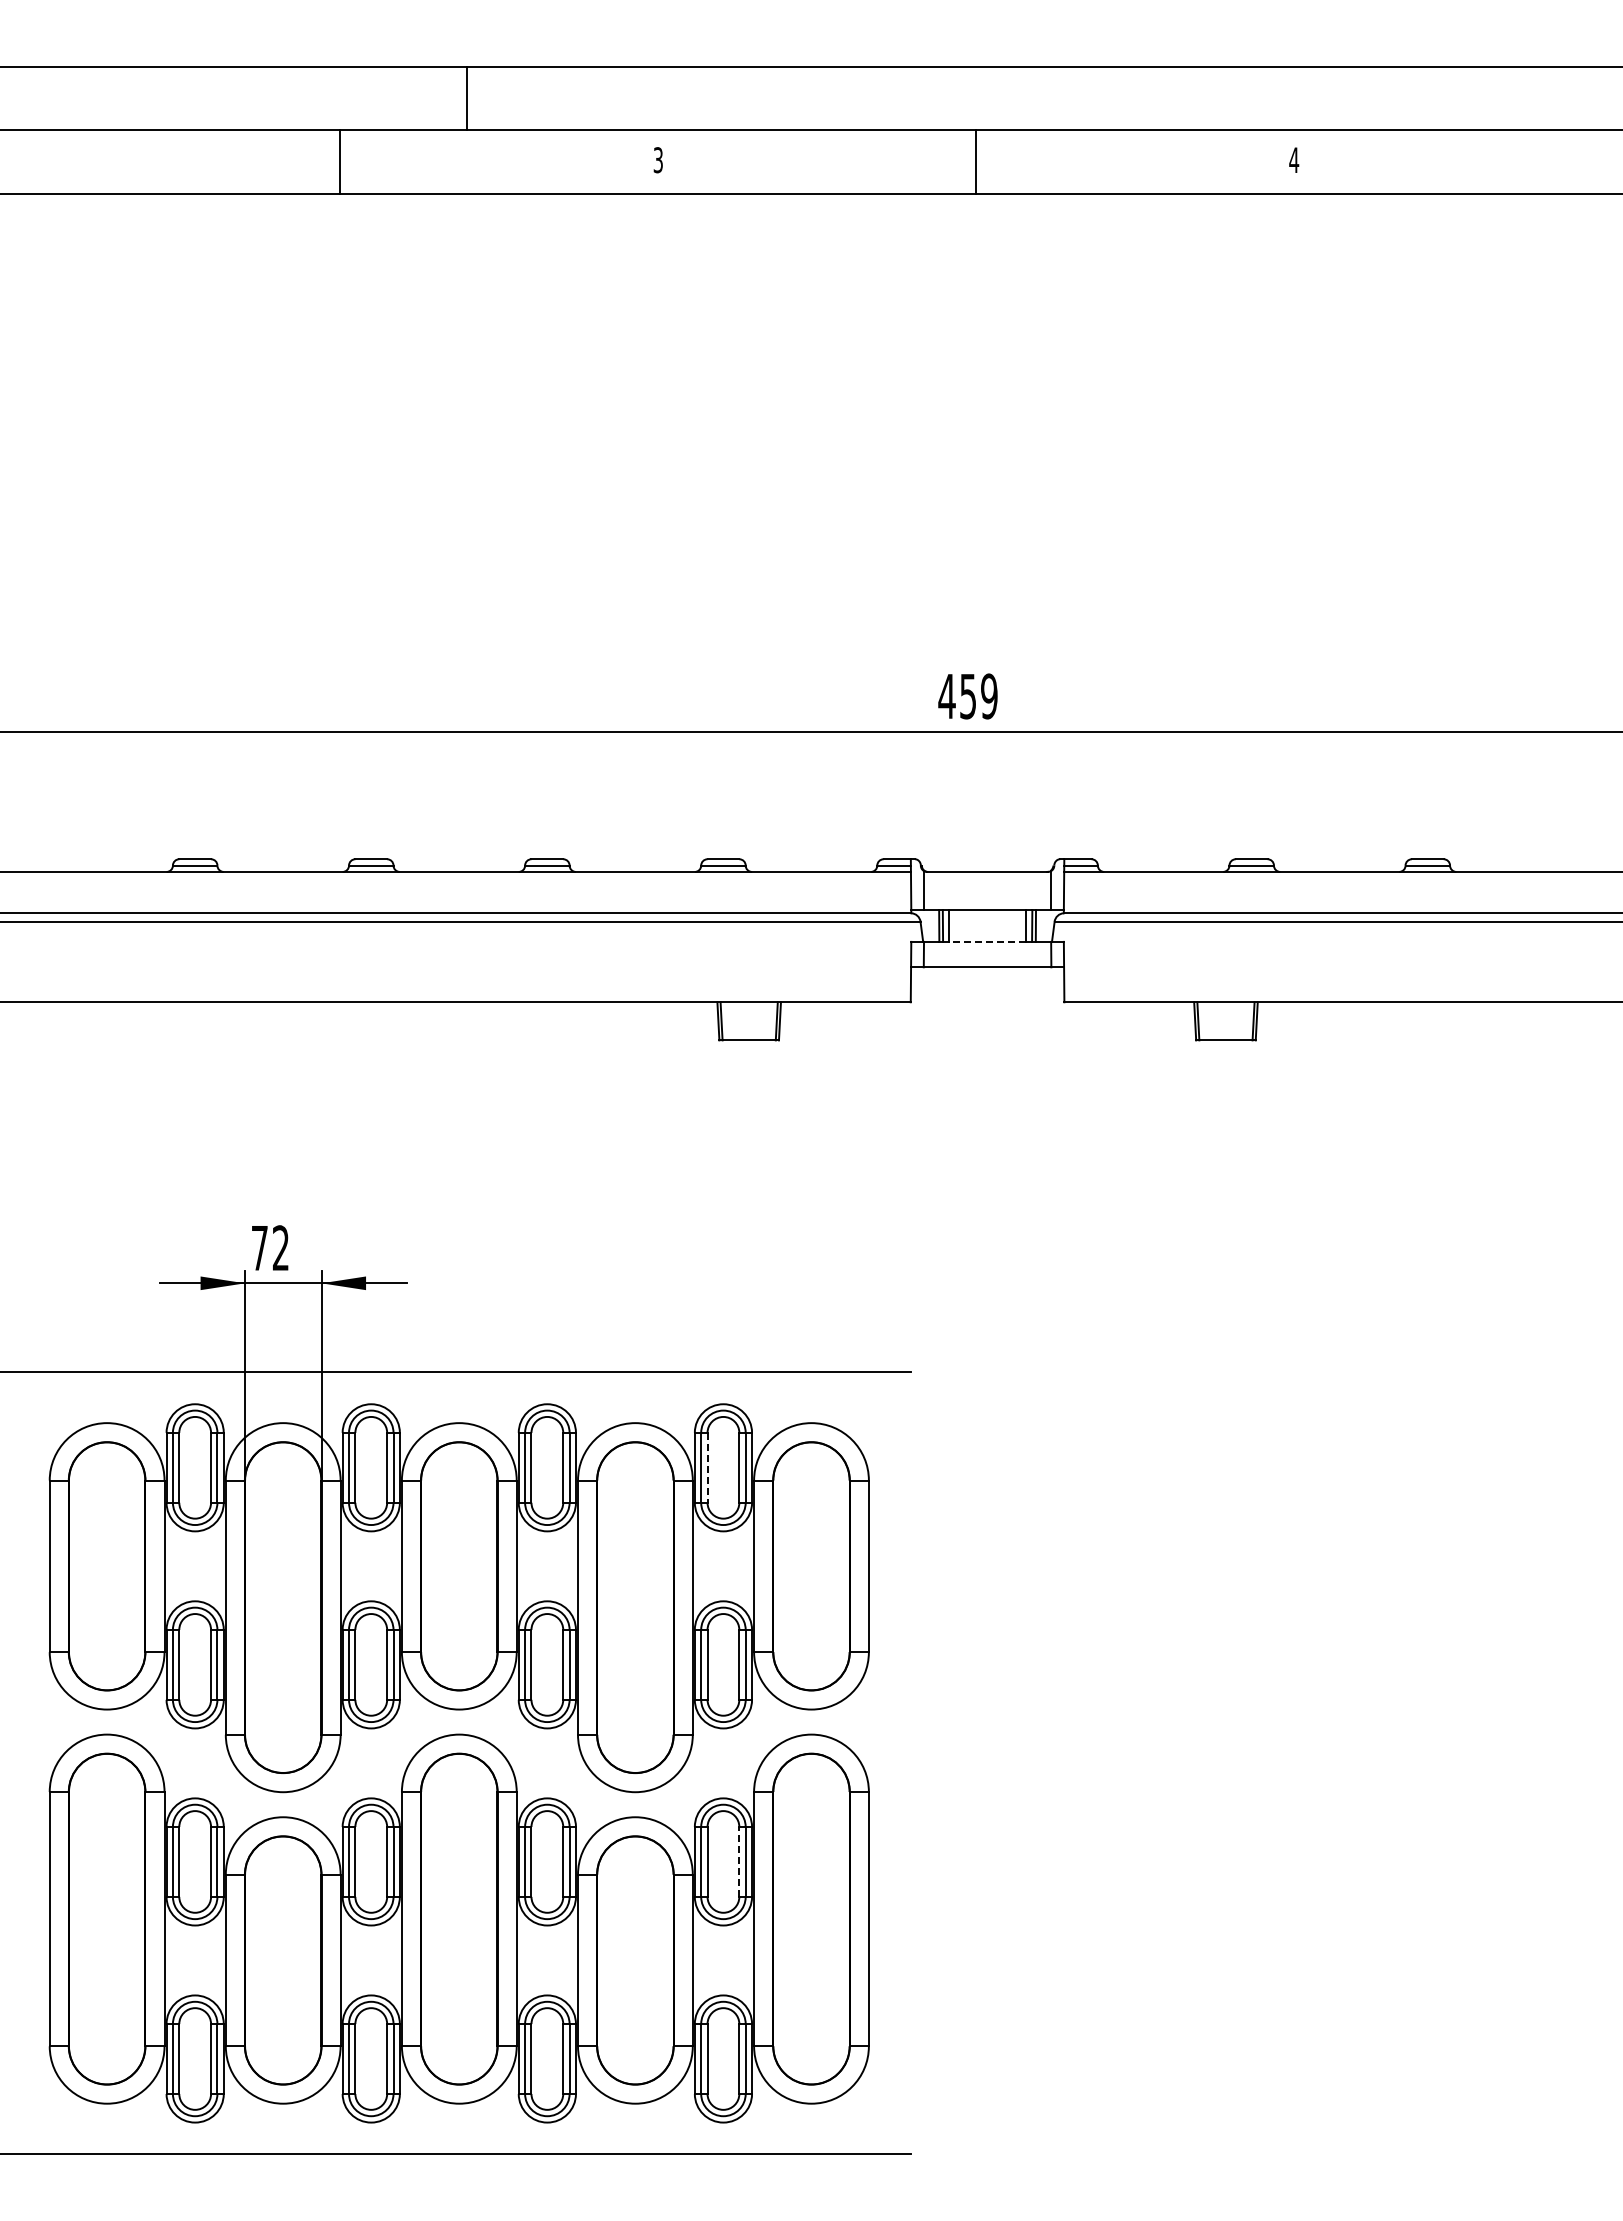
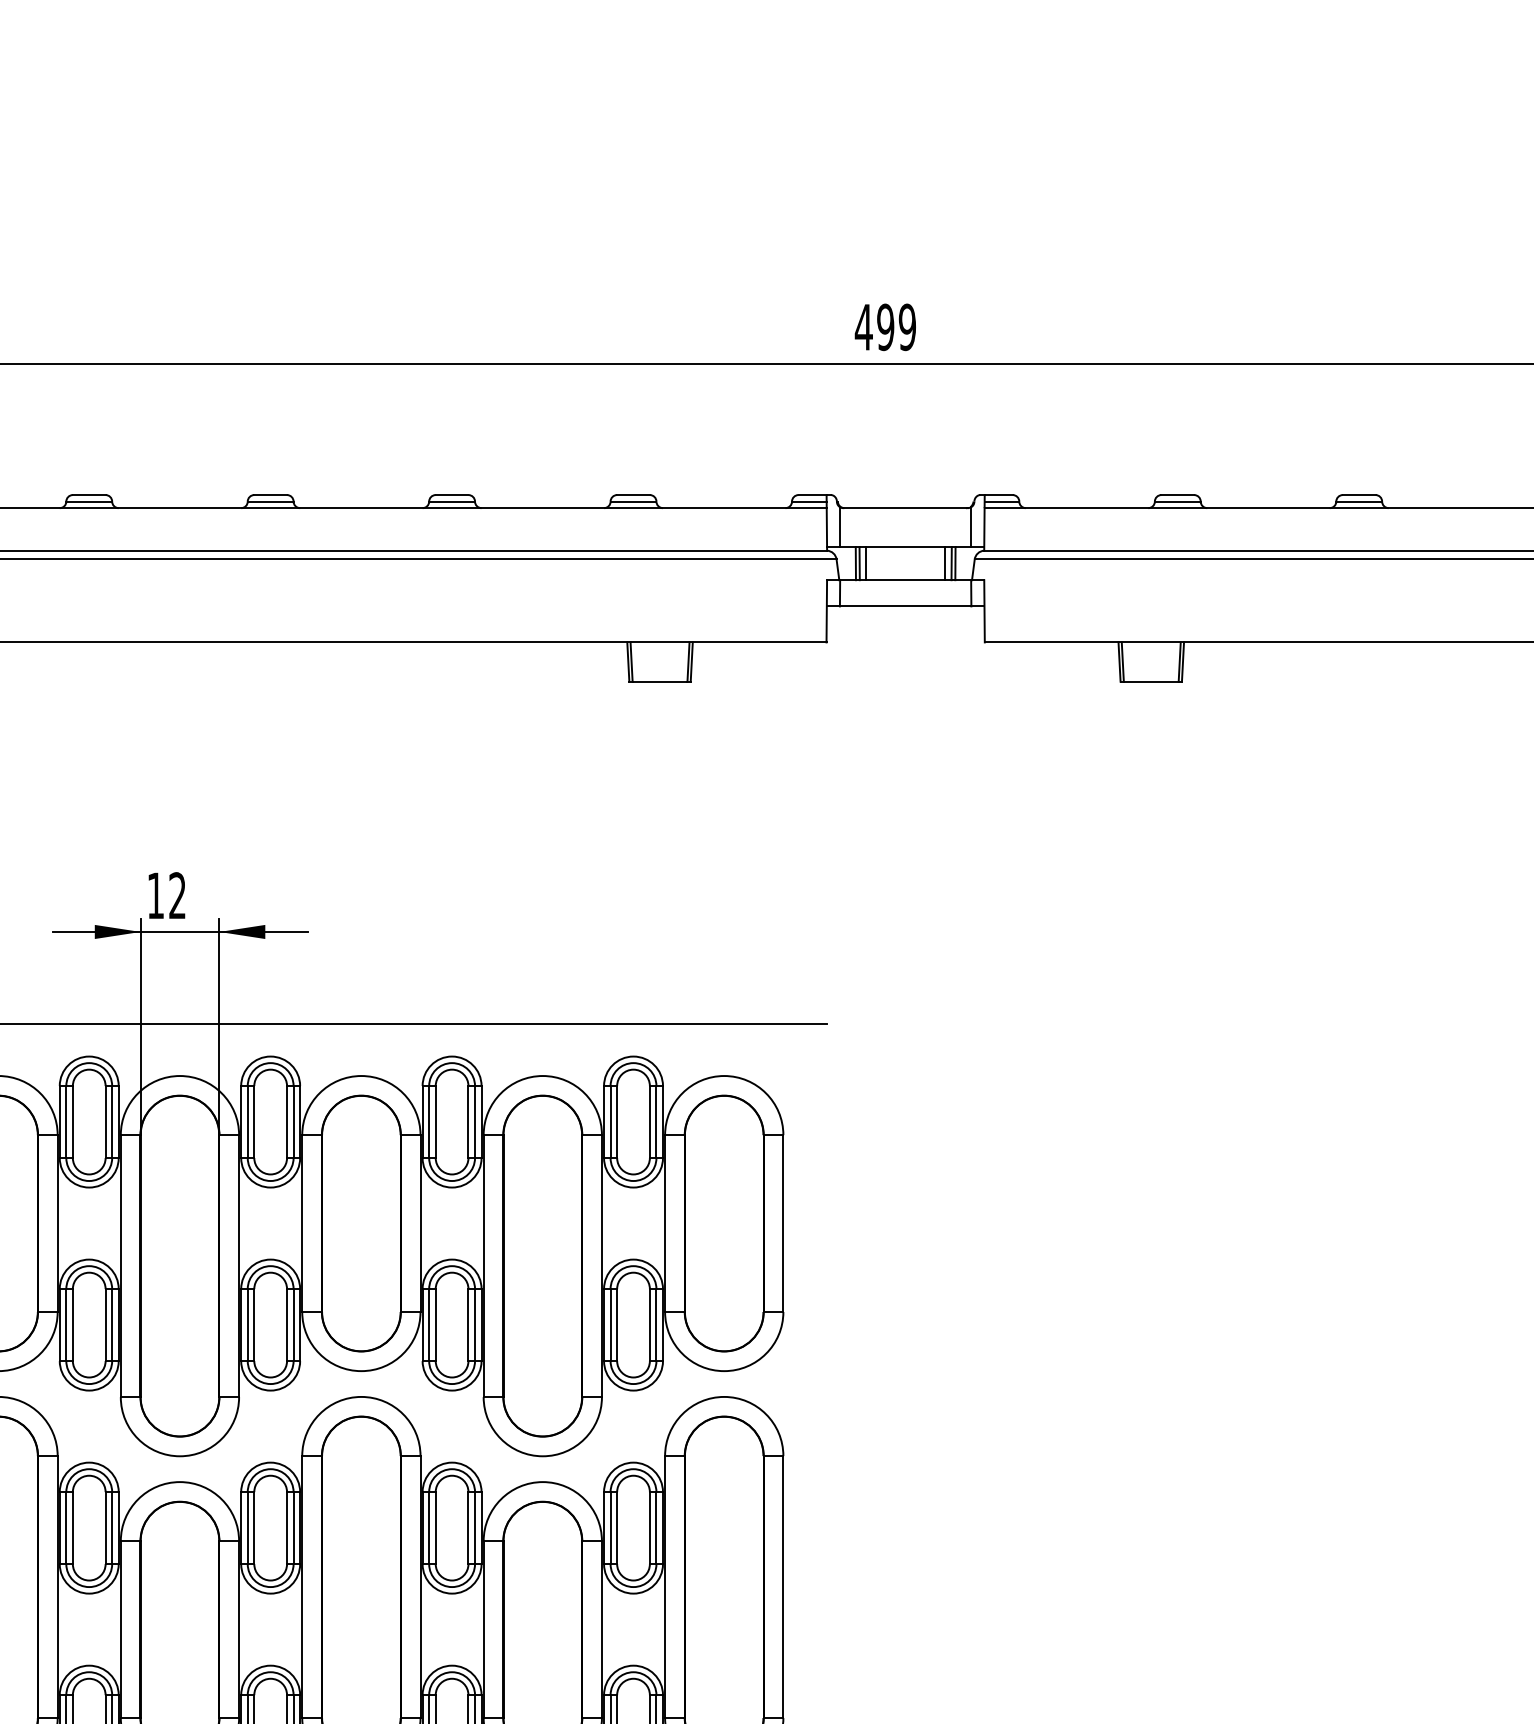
text: (967, 696) -> (884, 327), 459 -> 499
line: (987, 941) -> (905, 579), dashed -> solid
text: (259, 1248) -> (155, 896), 72 -> 12
line: (707, 1467) -> (617, 1121), dashed -> solid
line: (739, 1861) -> (650, 1527), dashed -> solid

